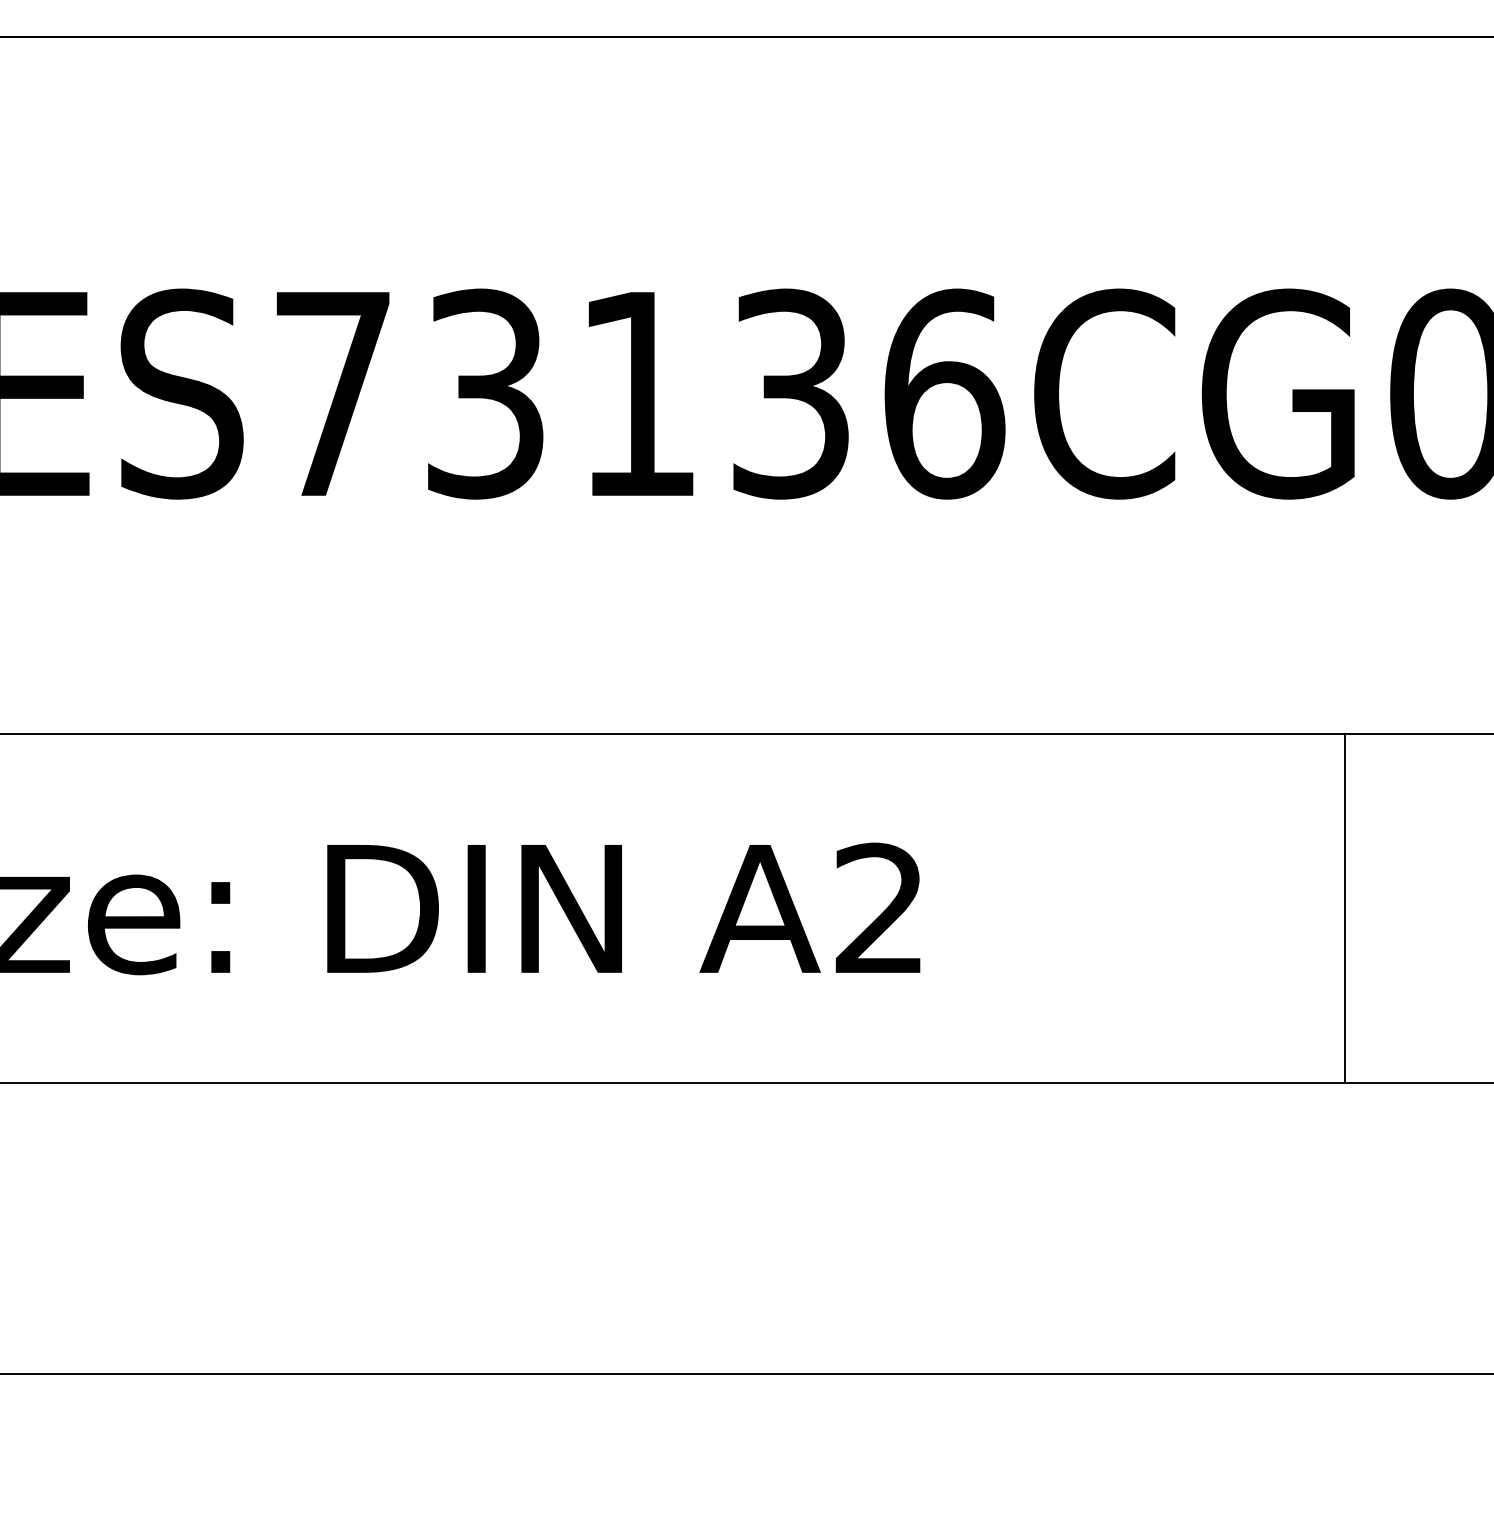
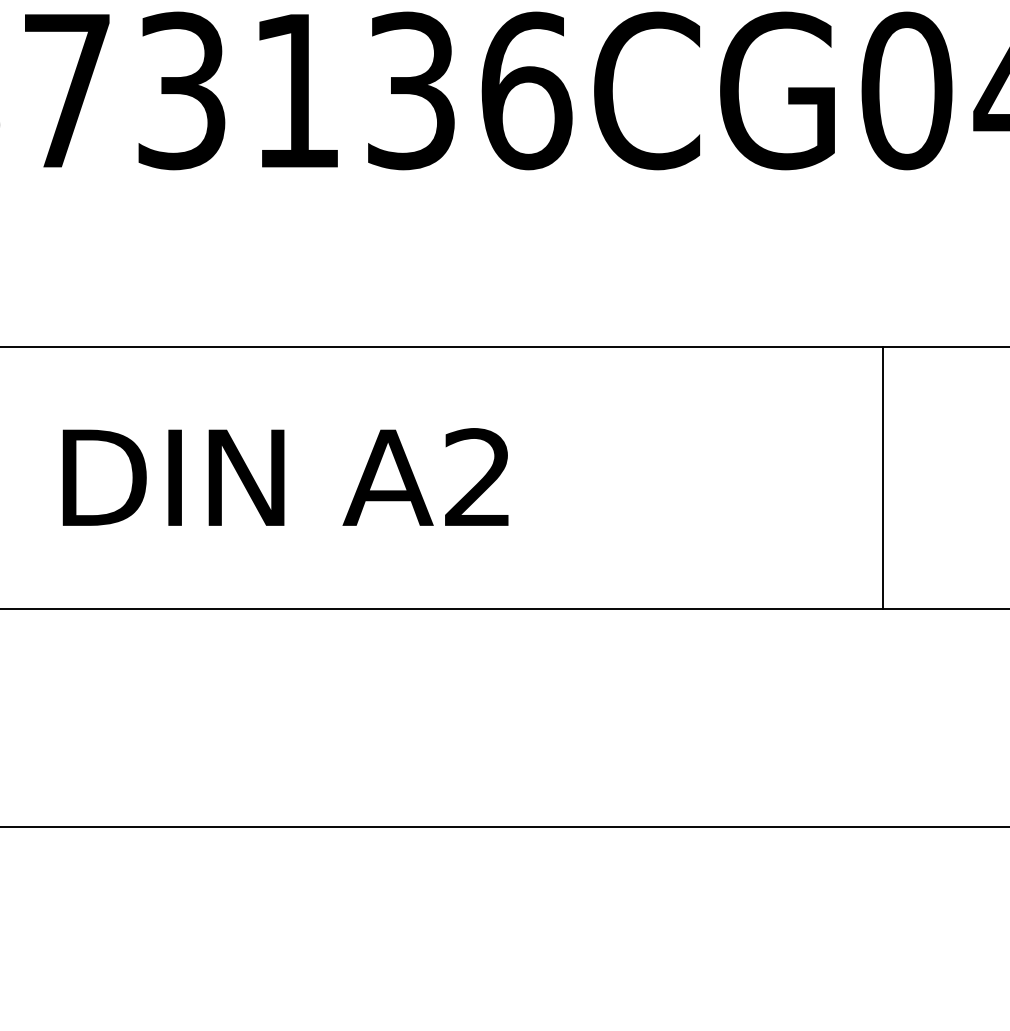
line: (1344, 908) -> (882, 477), moved

